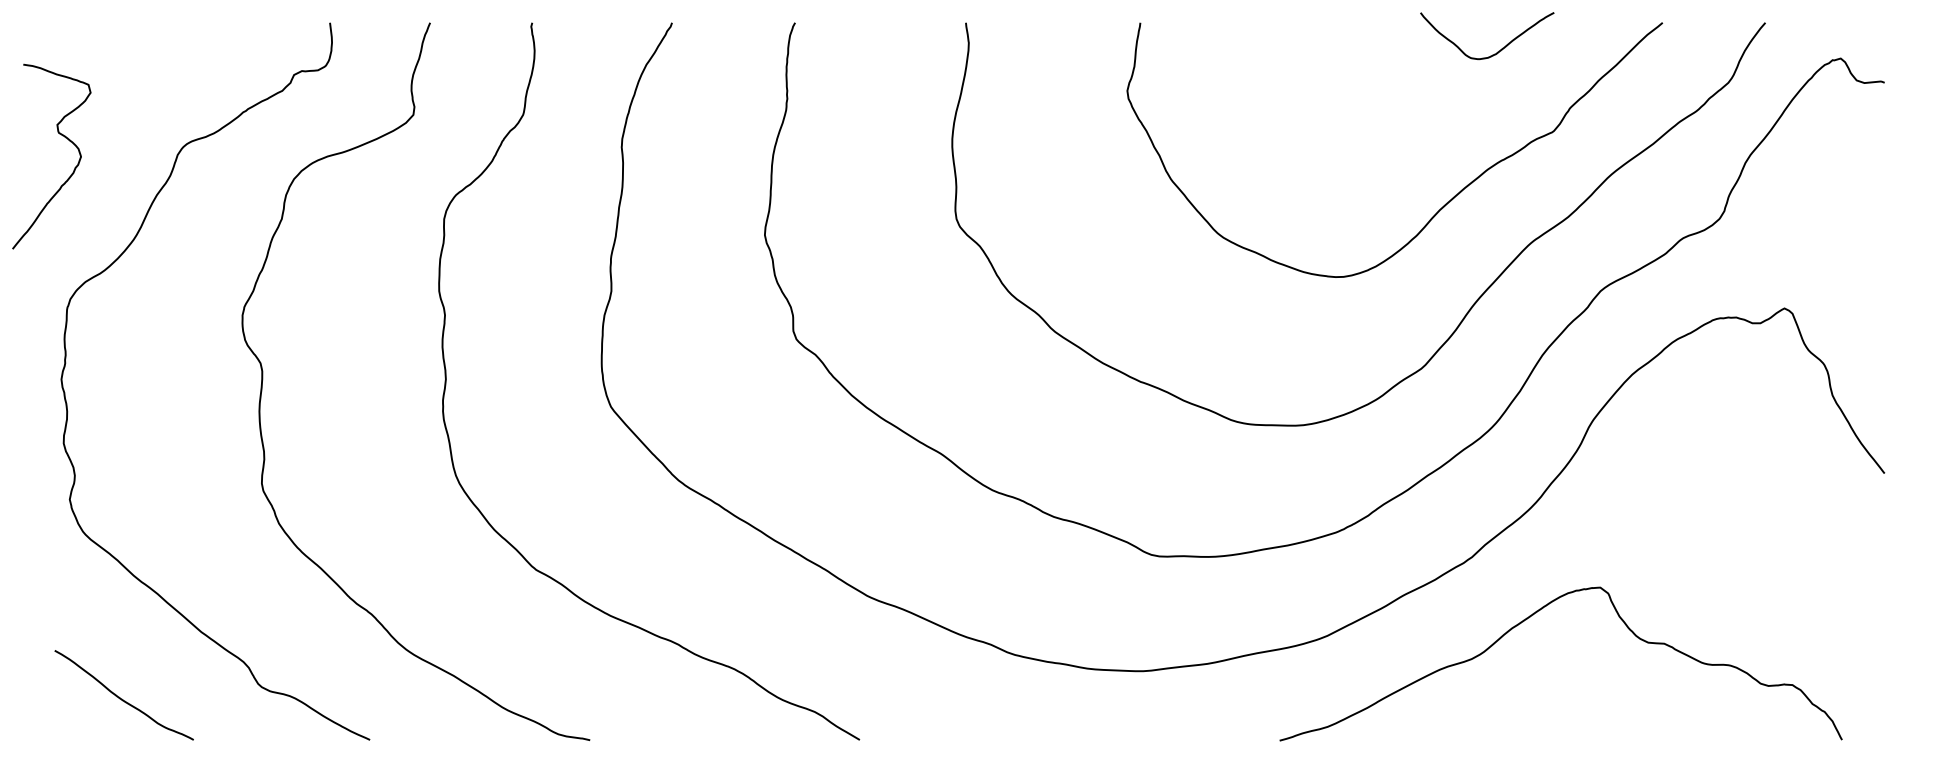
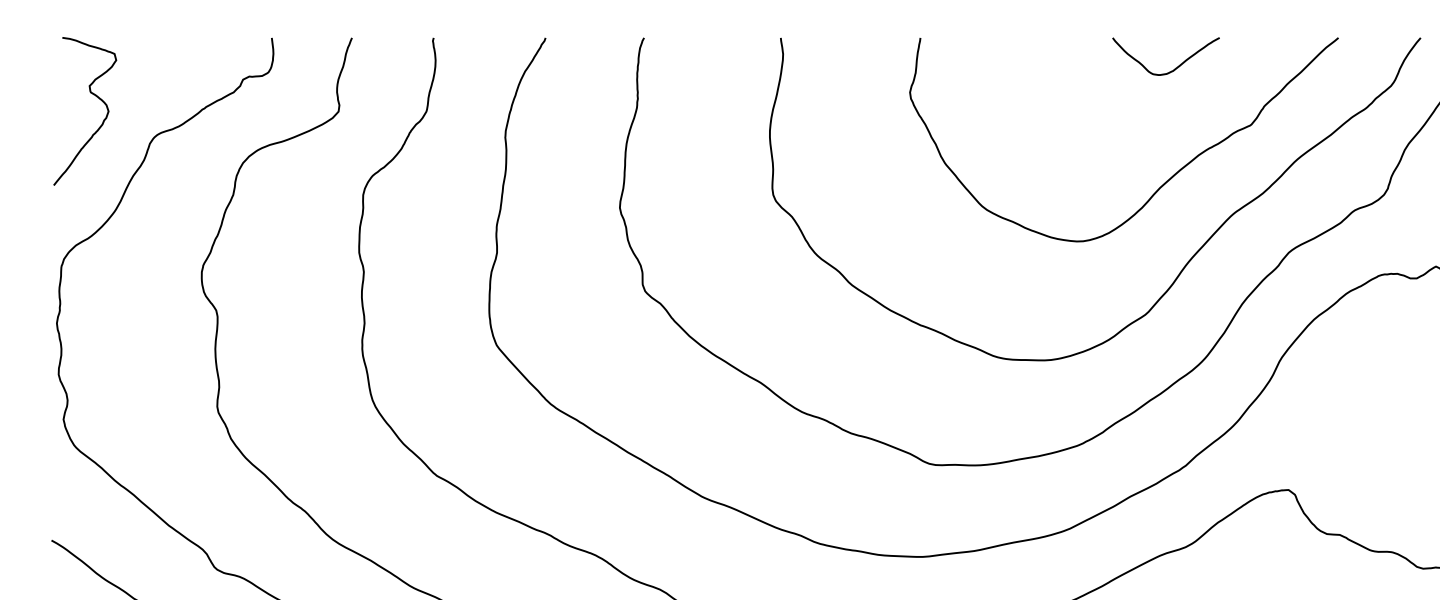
curve: (1497, 51) -> (1174, 68), moved
curve: (65, 138) -> (96, 96), moved

